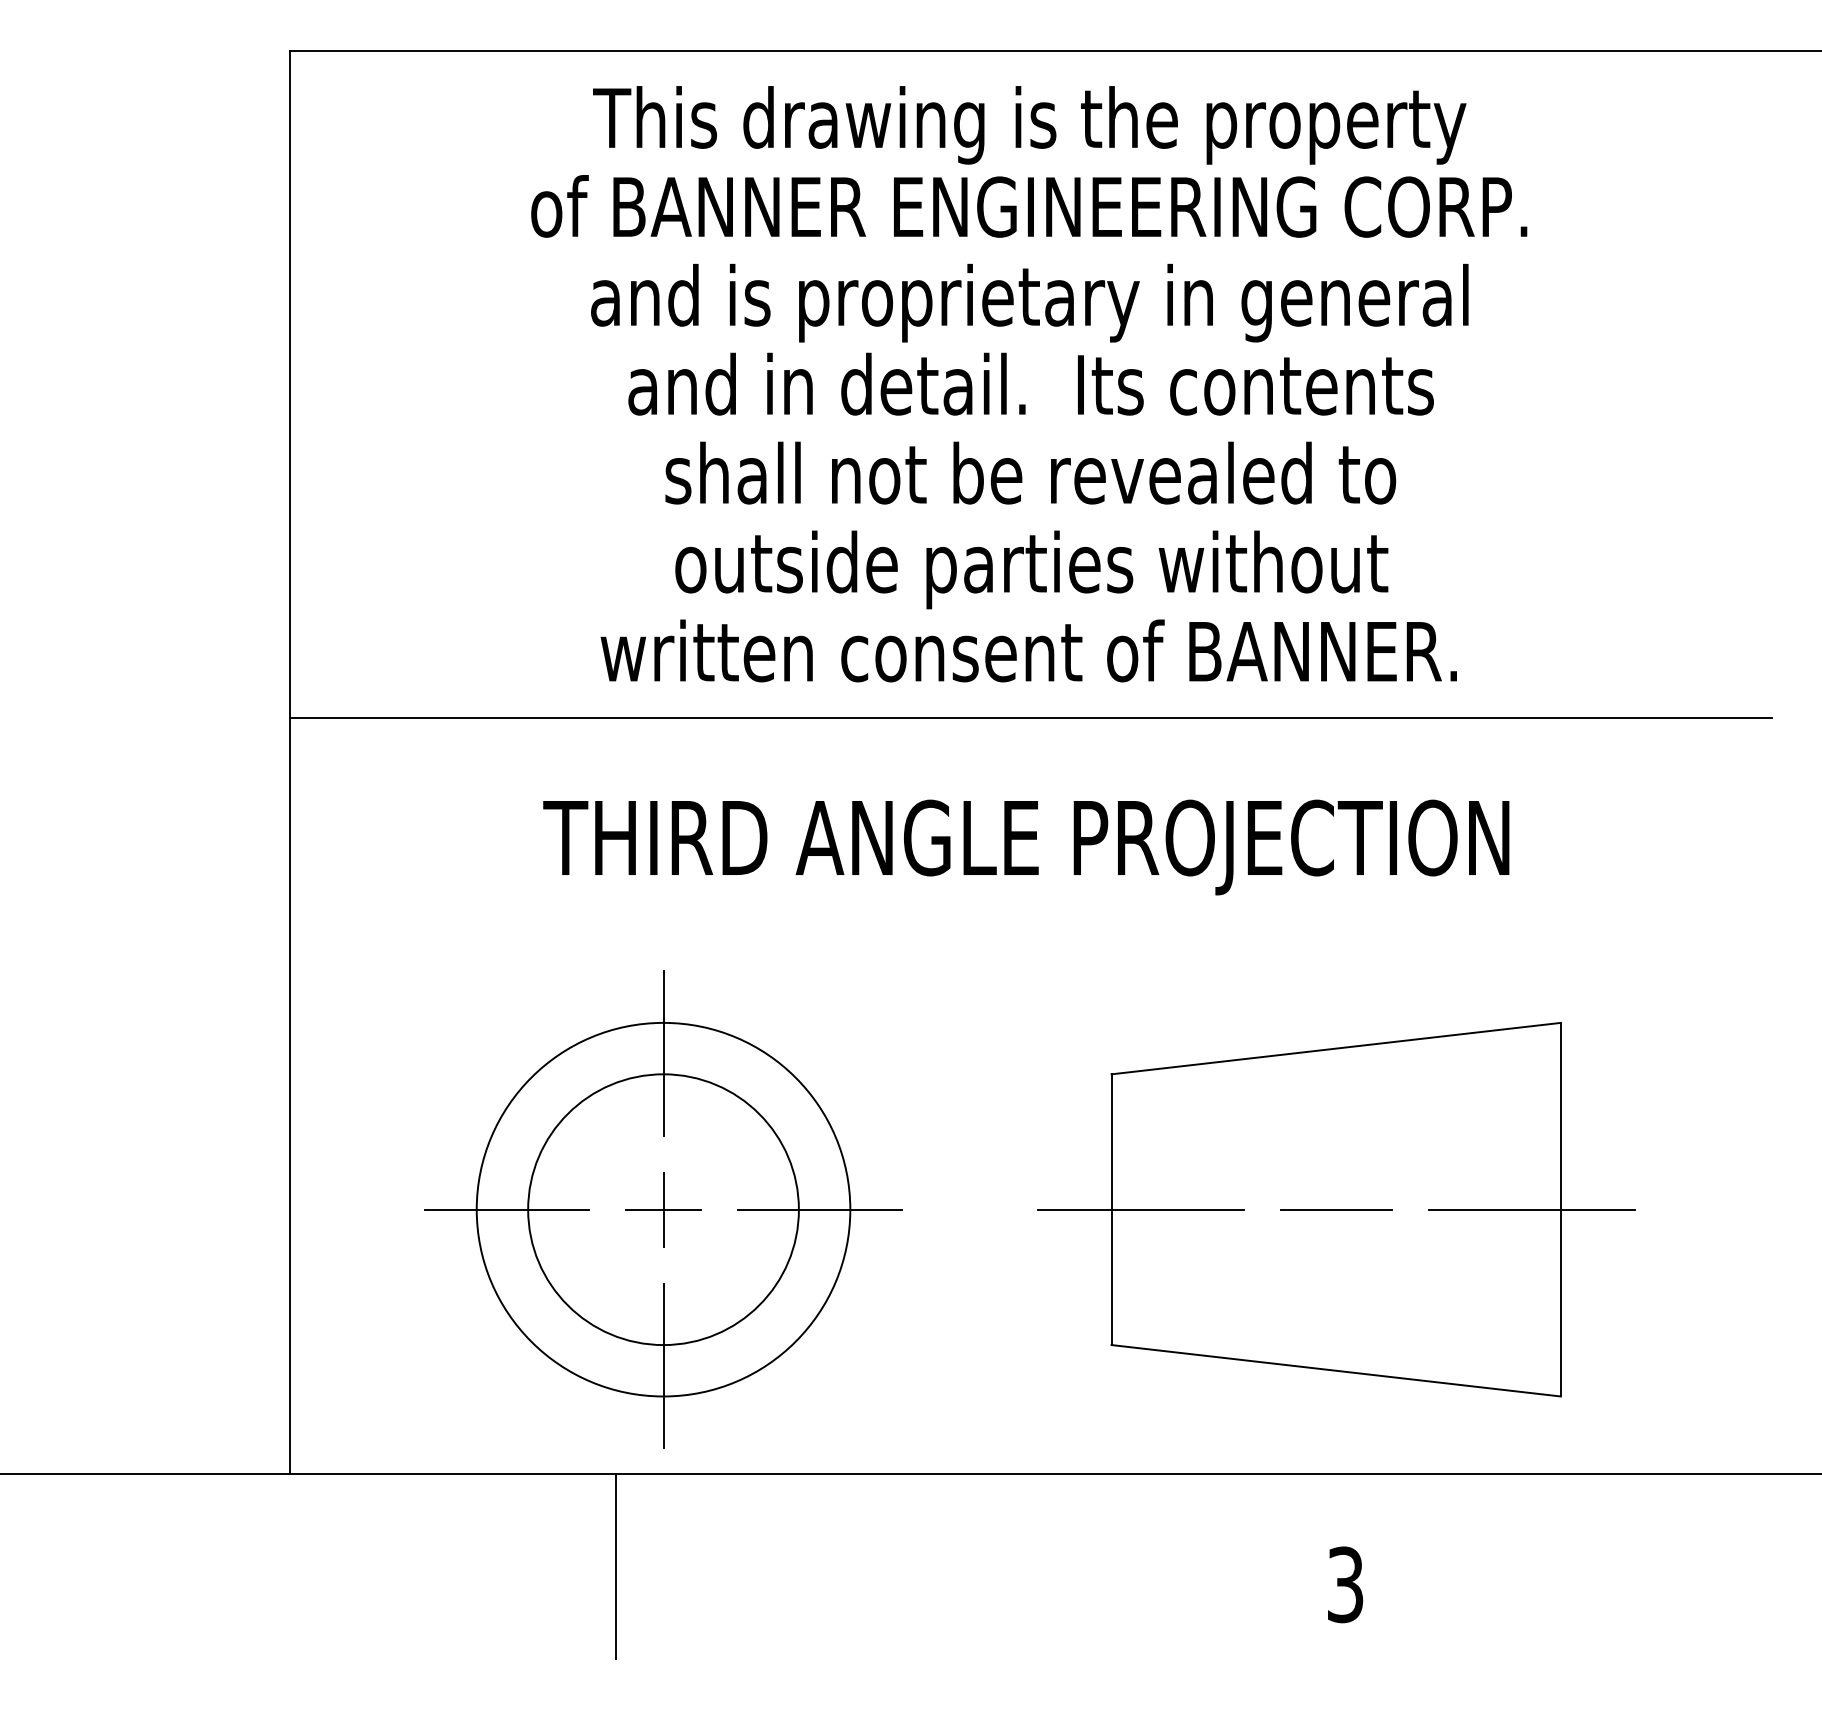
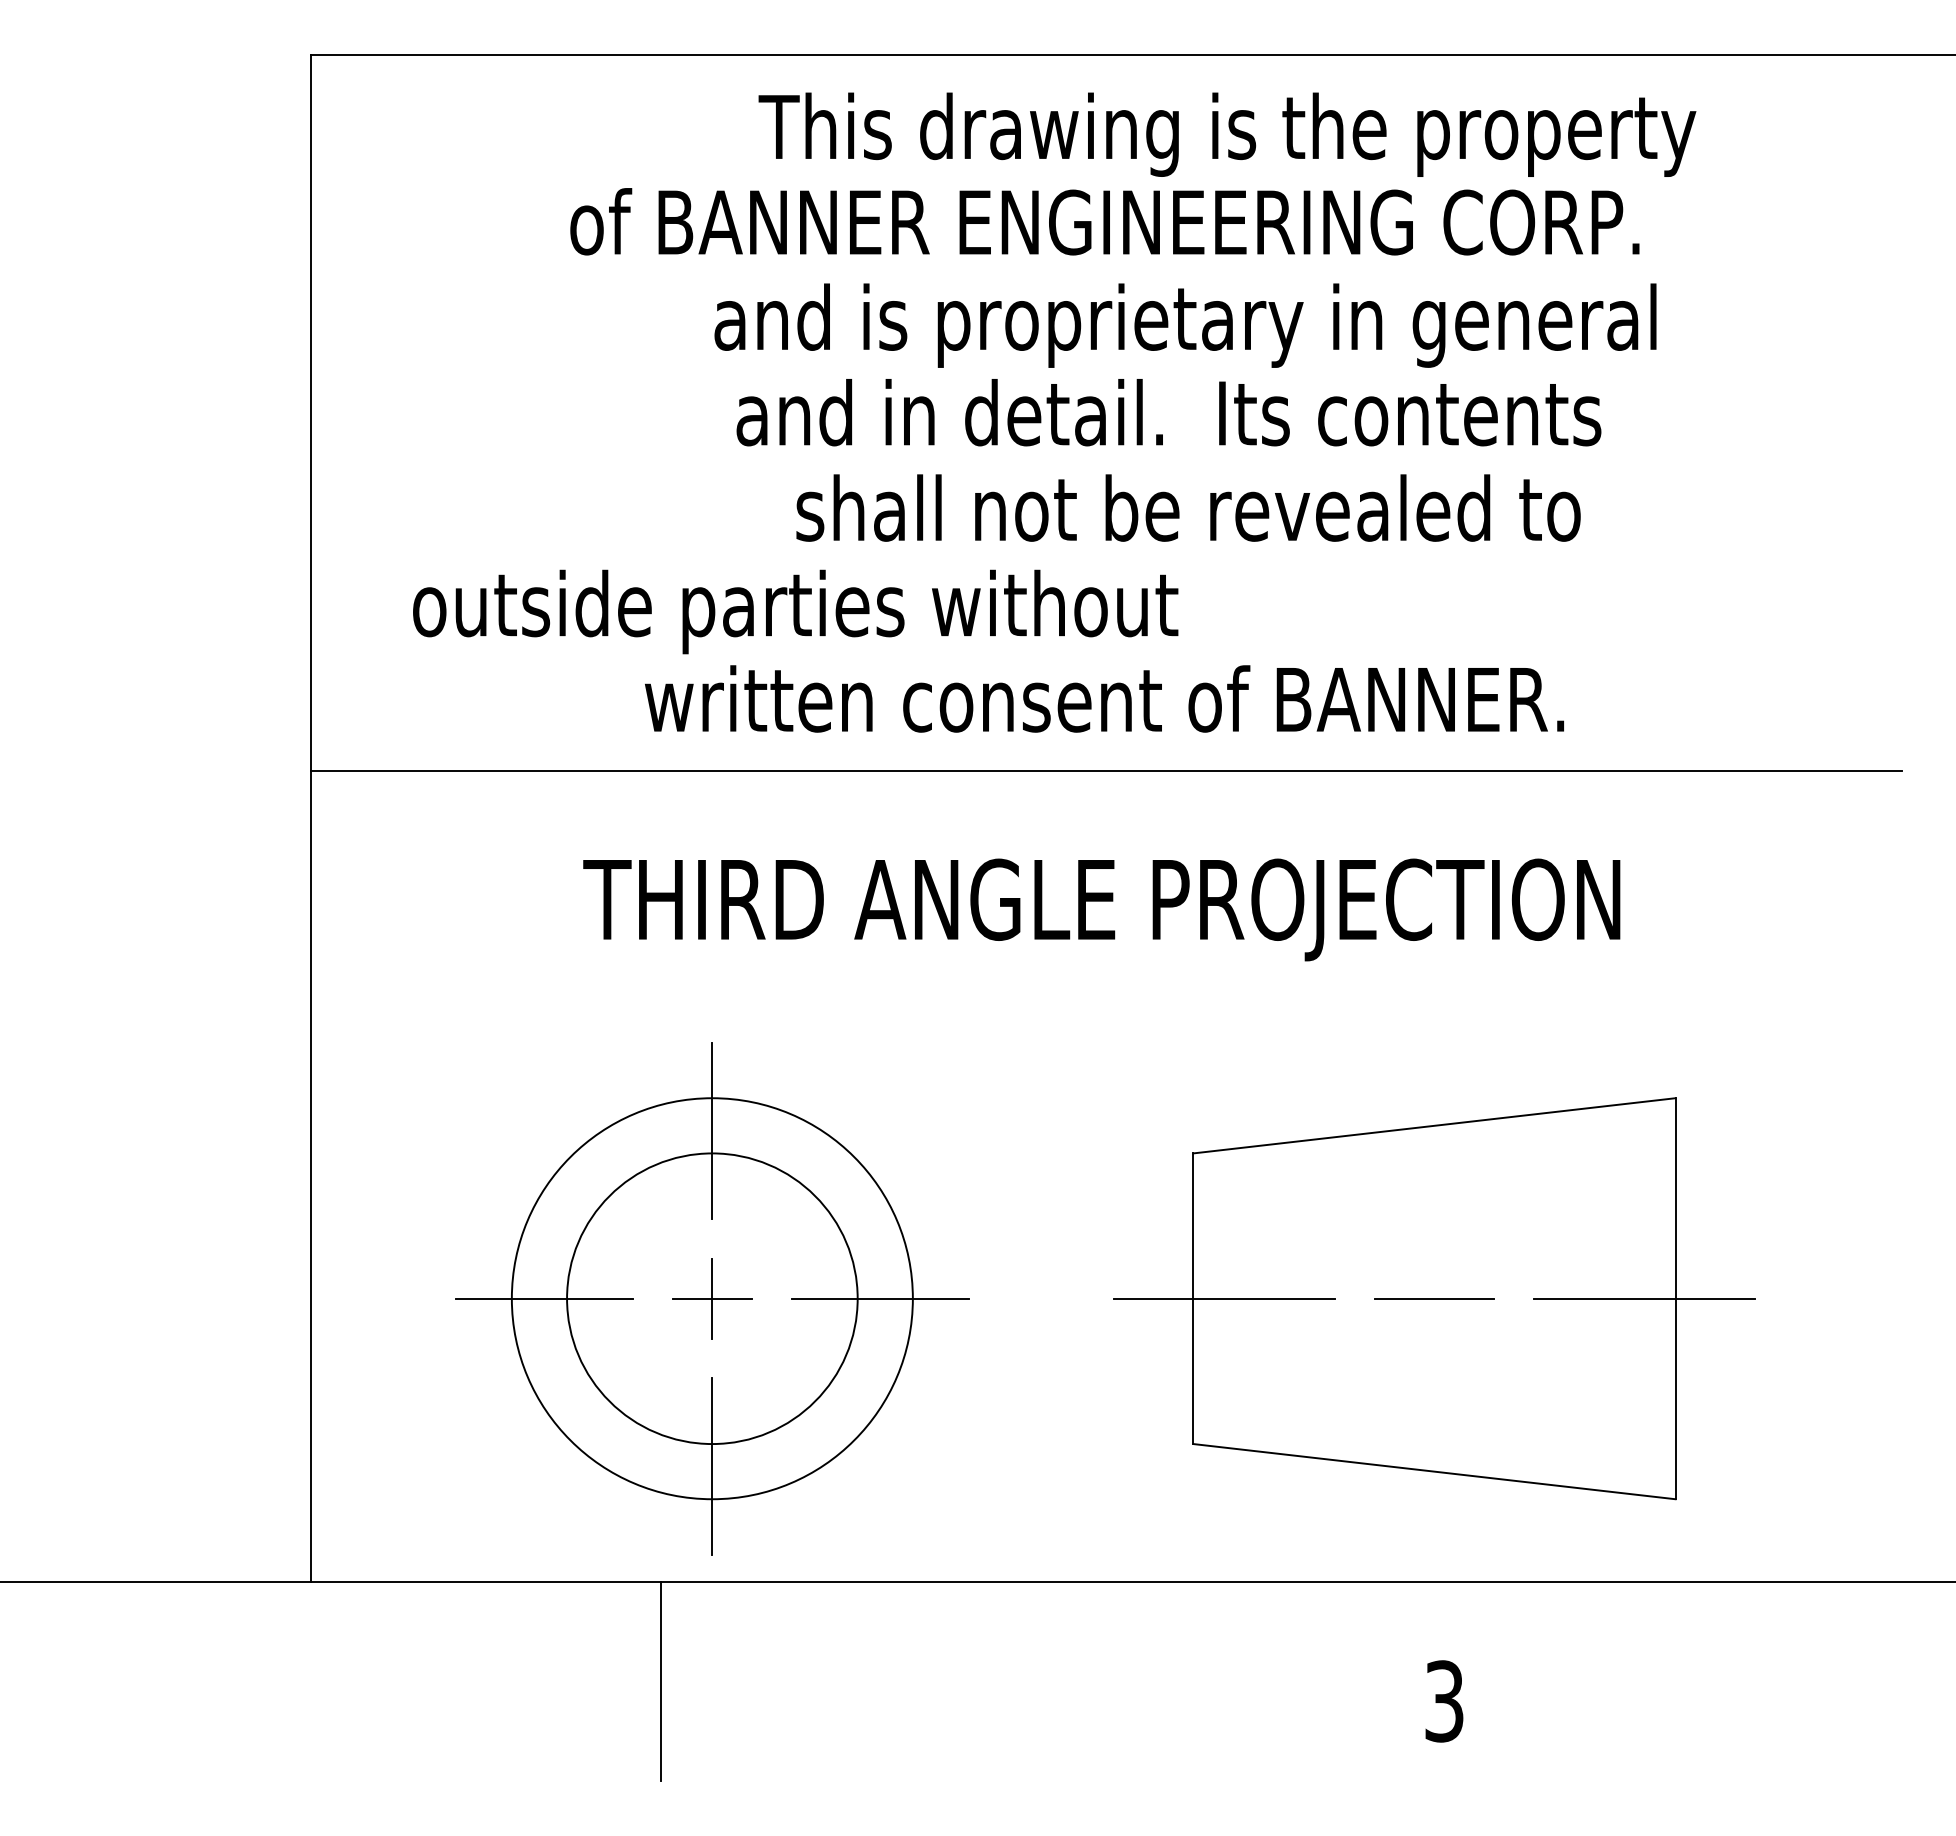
text: (1029, 125) -> (1227, 134), moved
text: (1029, 303) -> (1185, 325), moved
text: (1030, 384) -> (1168, 412), moved
text: (1030, 472) -> (1188, 507), moved
text: (1031, 569) -> (795, 611), moved

